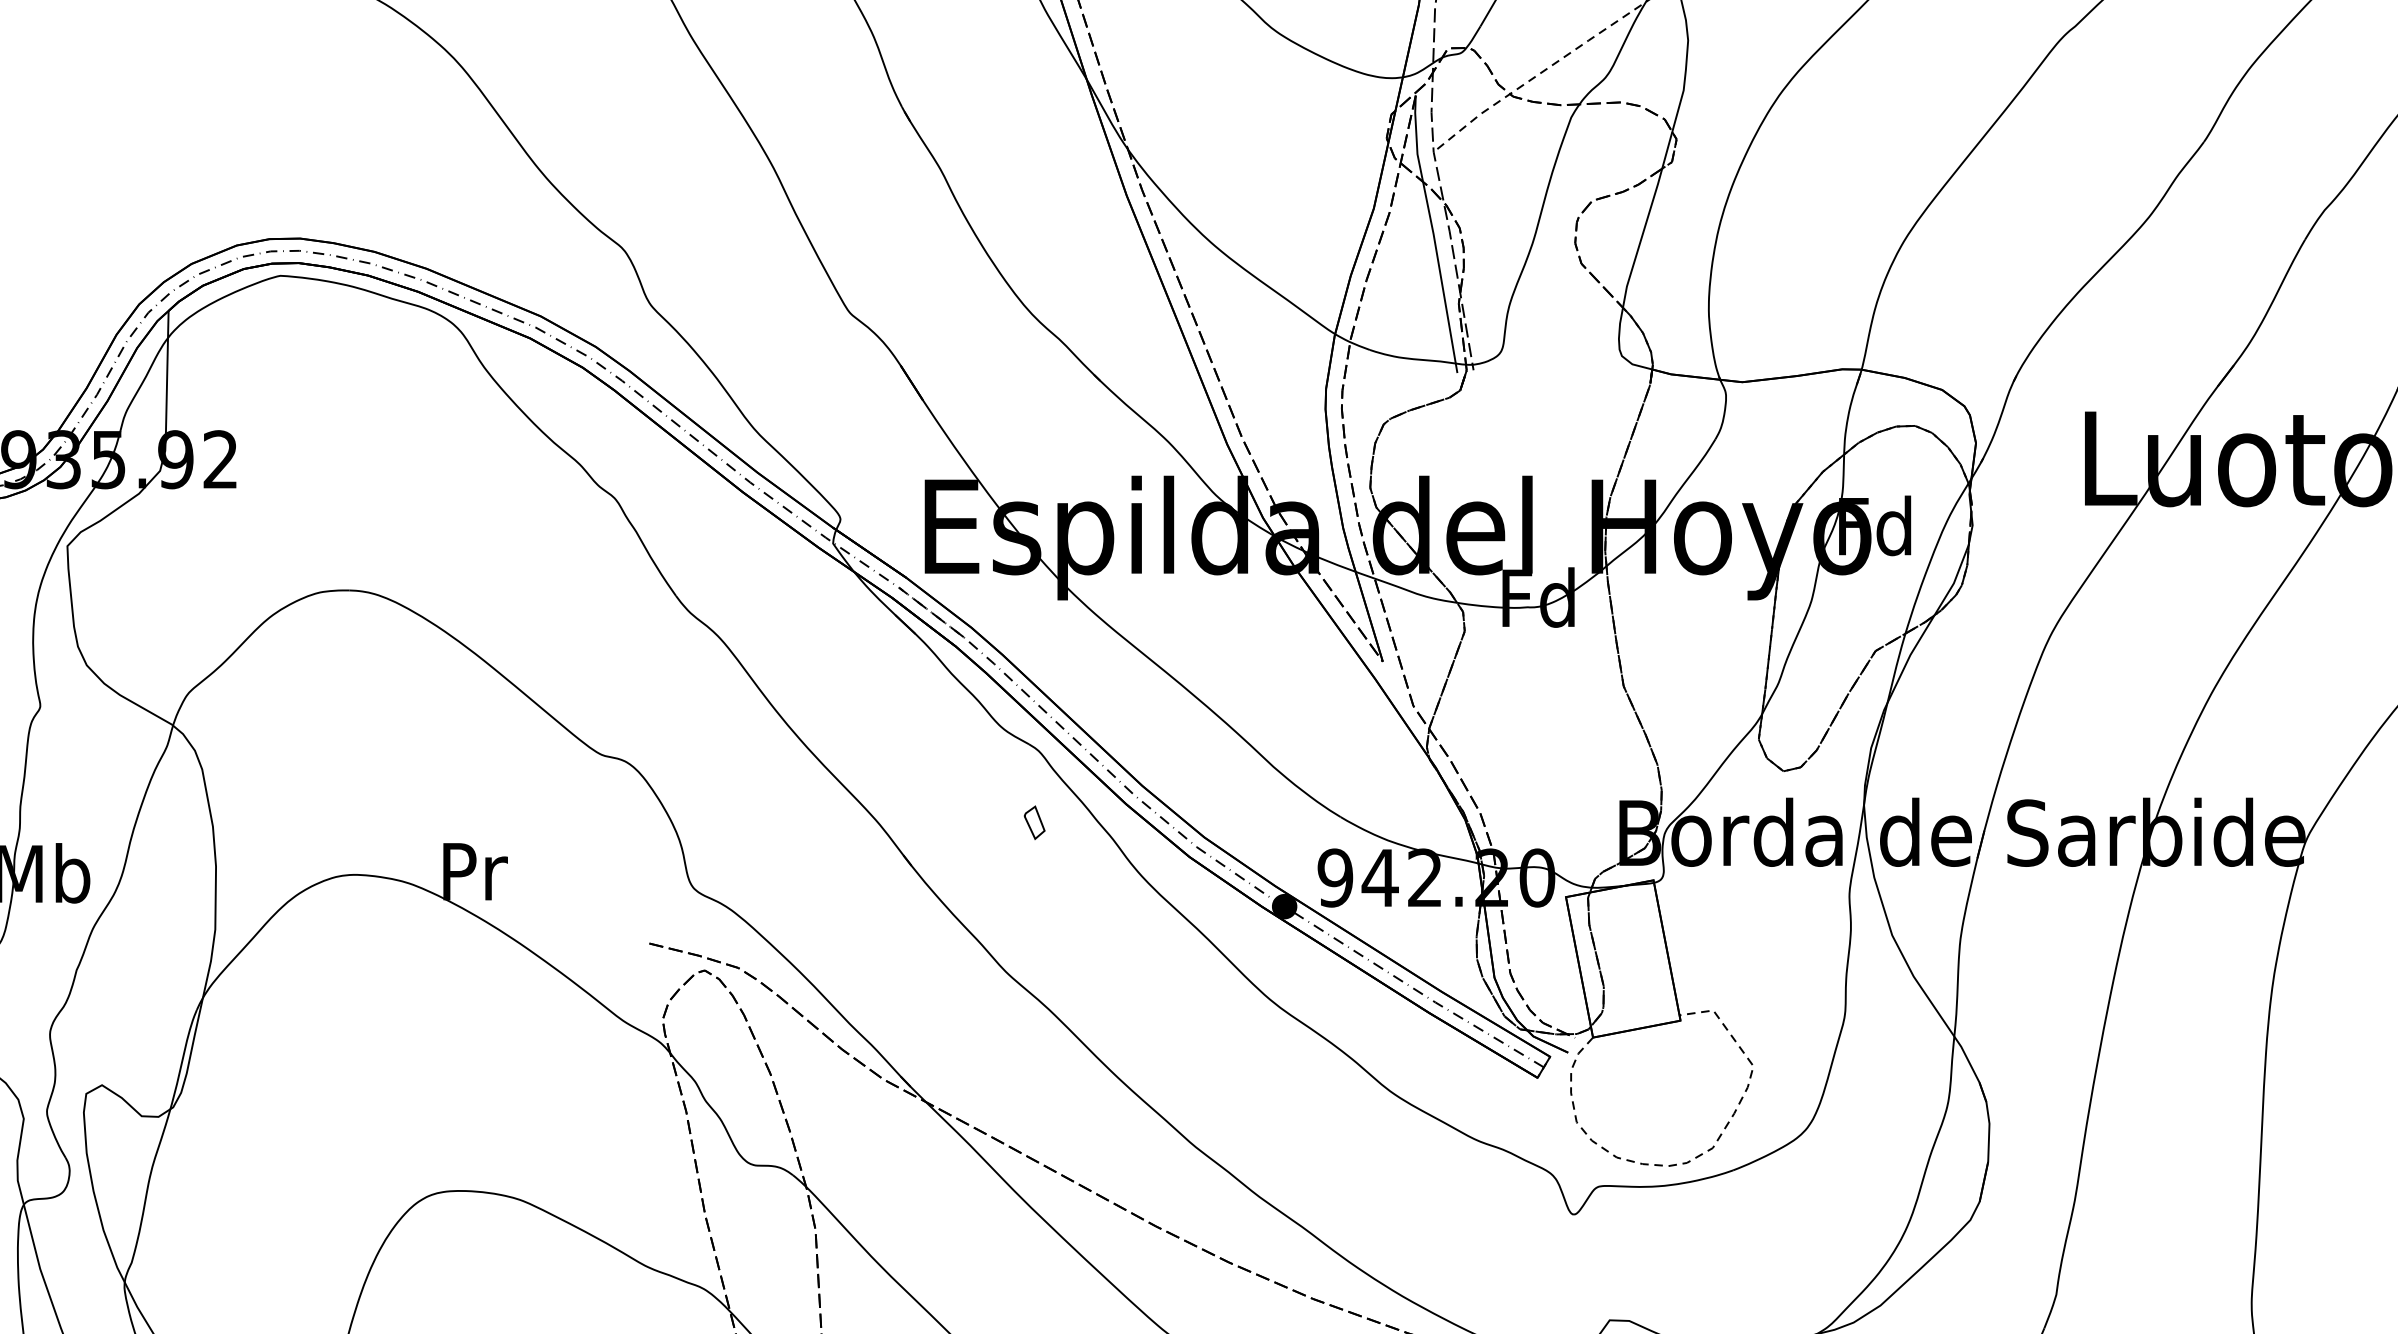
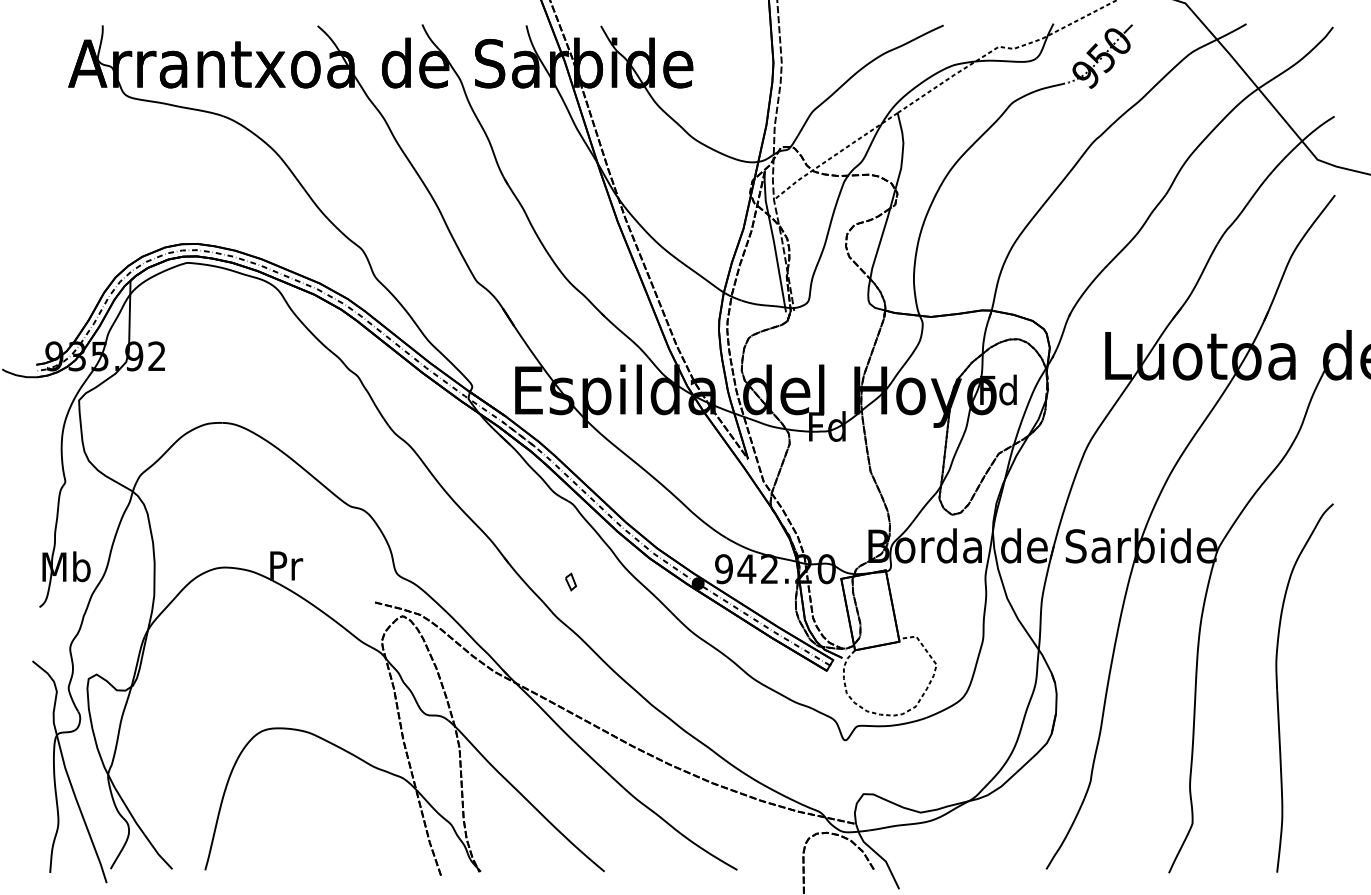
part: (1033, 821) -> (570, 581), moved

